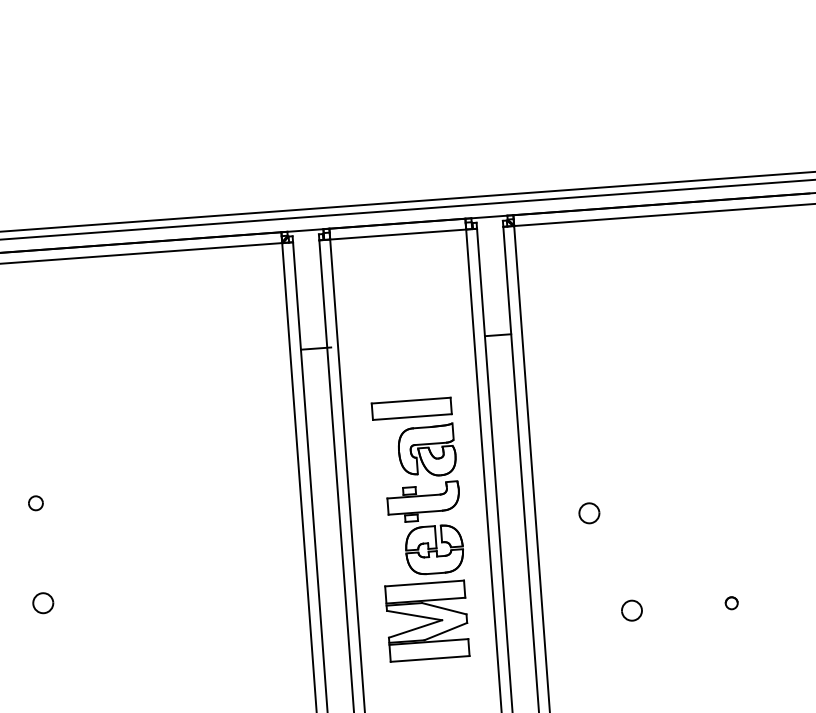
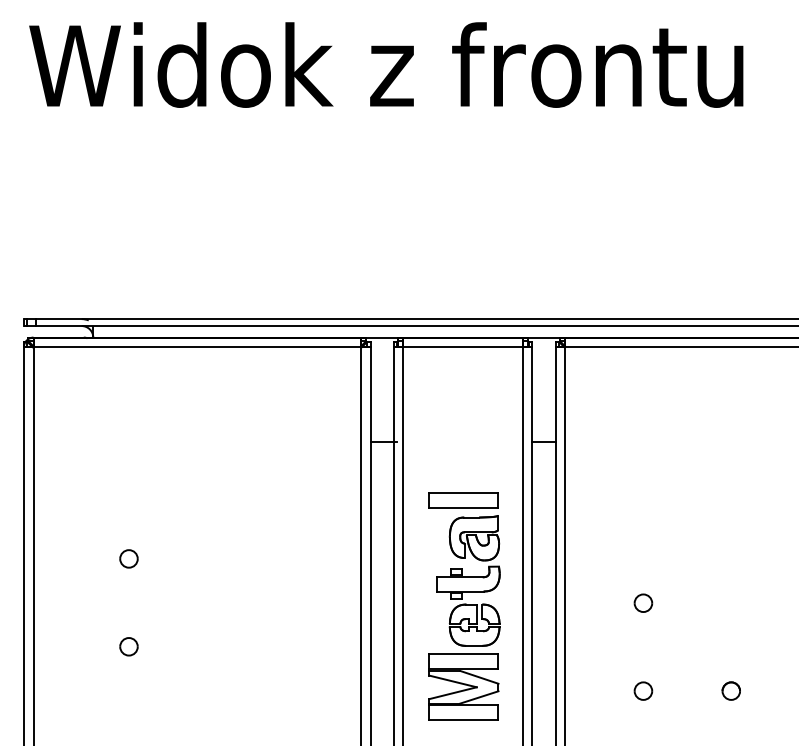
part: (35, 502) -> (128, 558), size x1.43
part: (589, 512) -> (643, 602), moved
part: (730, 602) -> (730, 690), size x1.67

